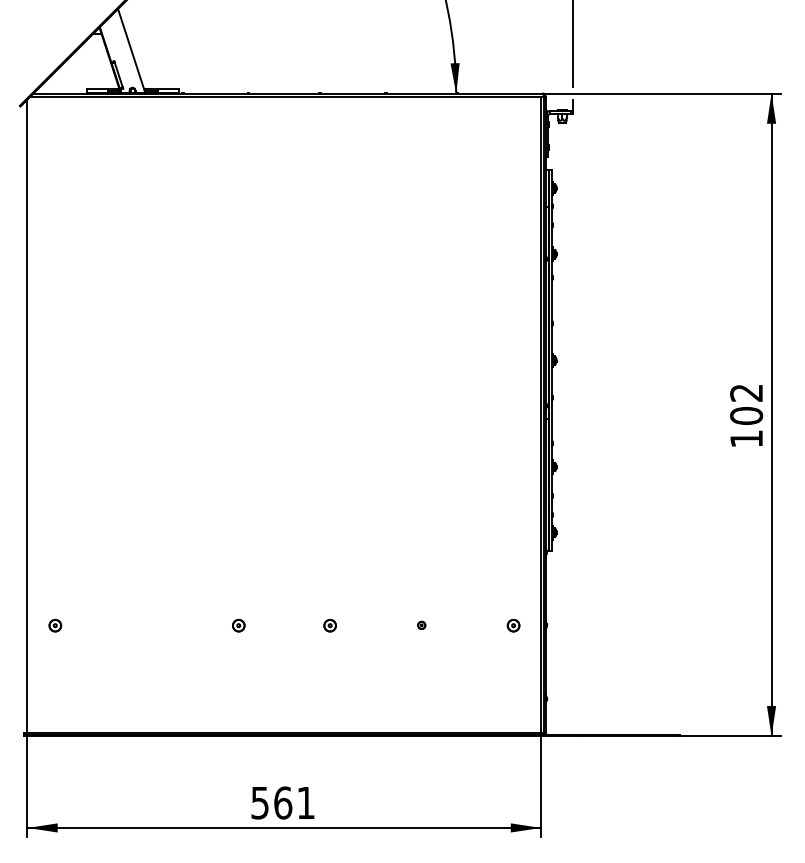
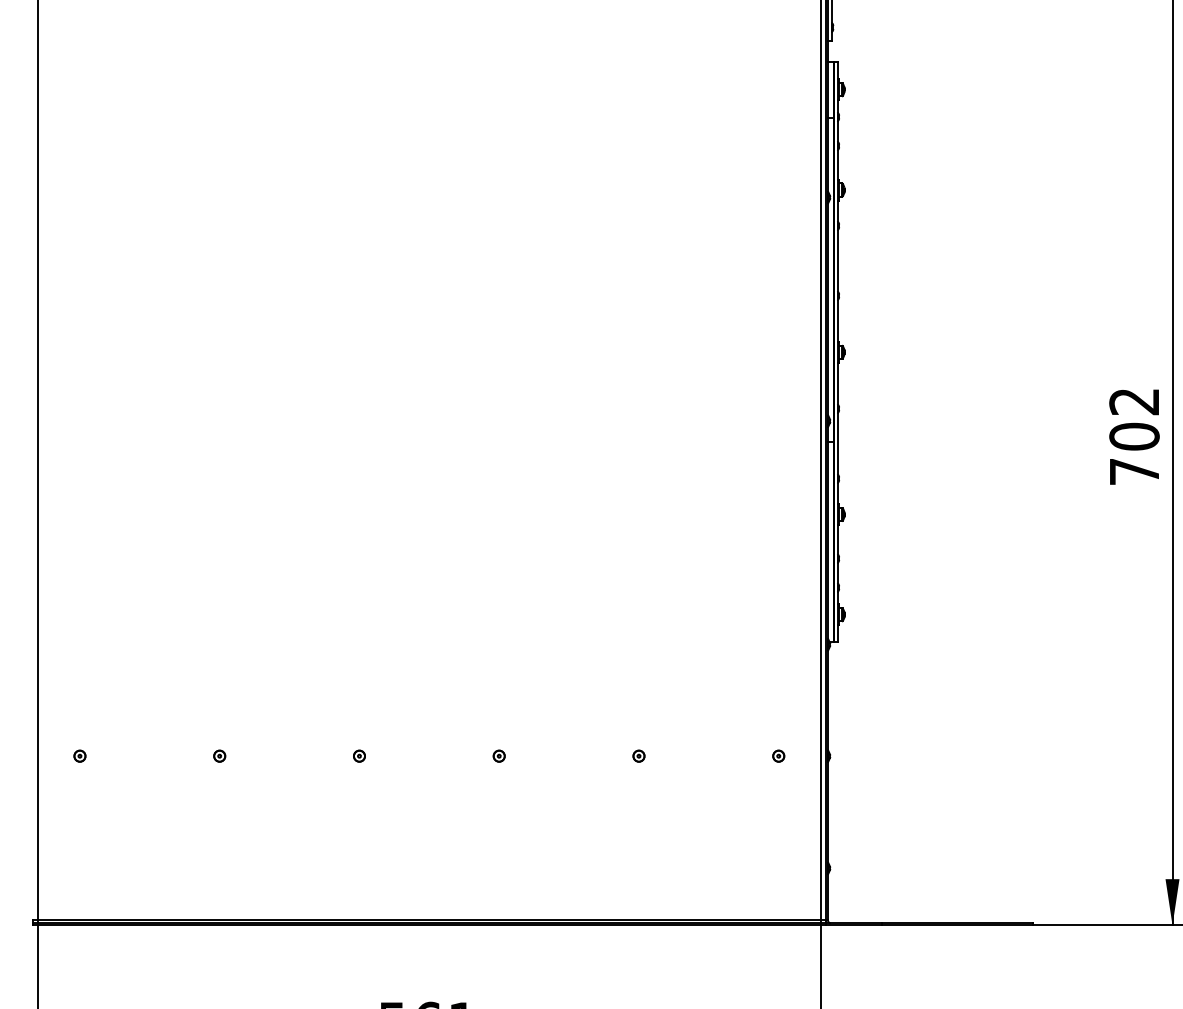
text: (746, 438) -> (1134, 471), 102 -> 702
part: (54, 624) -> (78, 754), size x0.62
part: (146, 624) -> (219, 754), added
part: (237, 624) -> (357, 754), size x0.62
part: (329, 624) -> (498, 754), size x0.62
part: (512, 624) -> (777, 754), size x0.62

